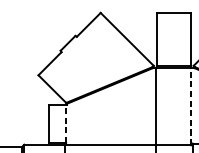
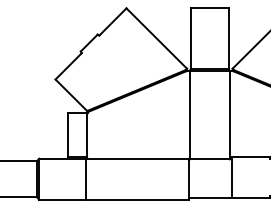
line: (190, 105) -> (229, 114), dashed -> solid
line: (66, 124) -> (87, 135), dashed -> solid

